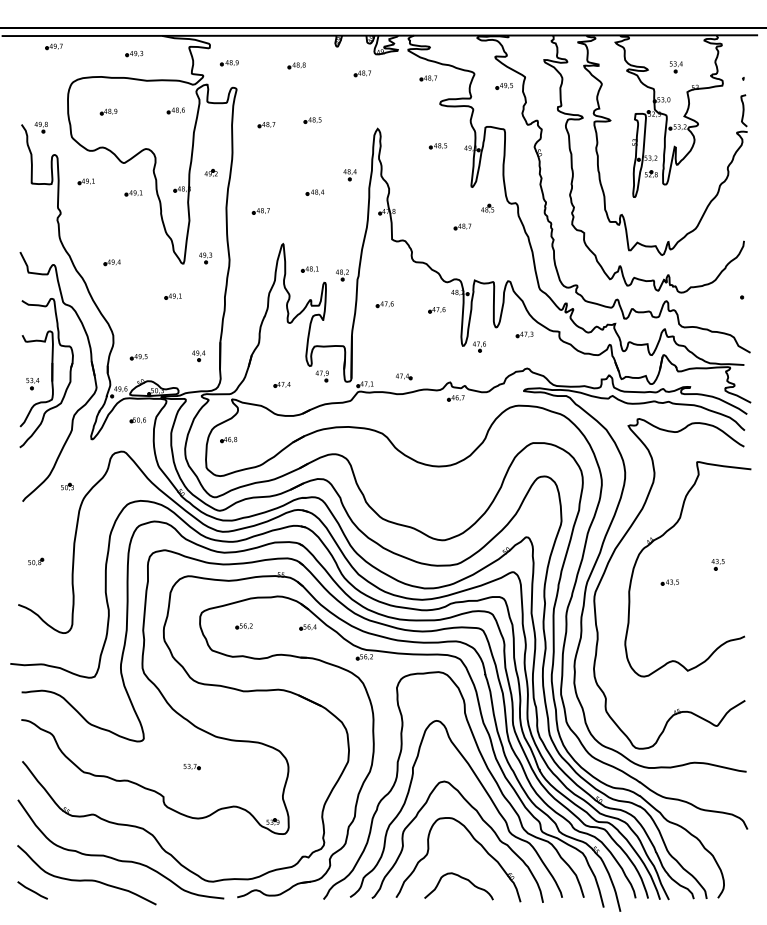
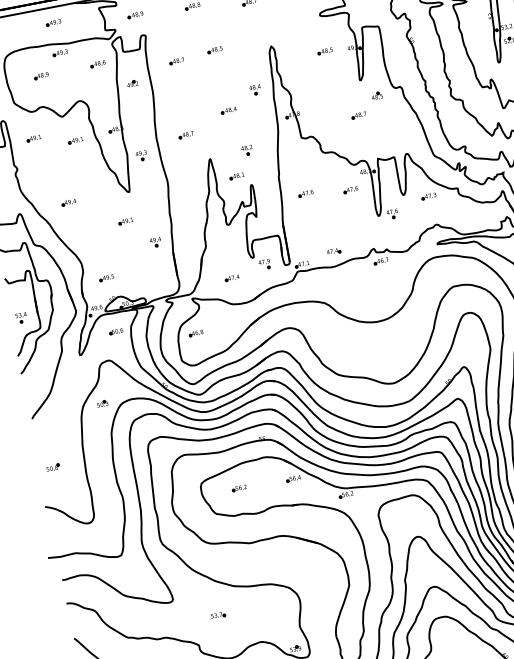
part: (135, 90) -> (60, 53), added
part: (210, 172) -> (132, 83), moved
part: (205, 258) -> (141, 156), moved
part: (342, 275) -> (247, 150), moved
part: (198, 356) -> (155, 242), moved
part: (67, 486) -> (102, 403), moved

